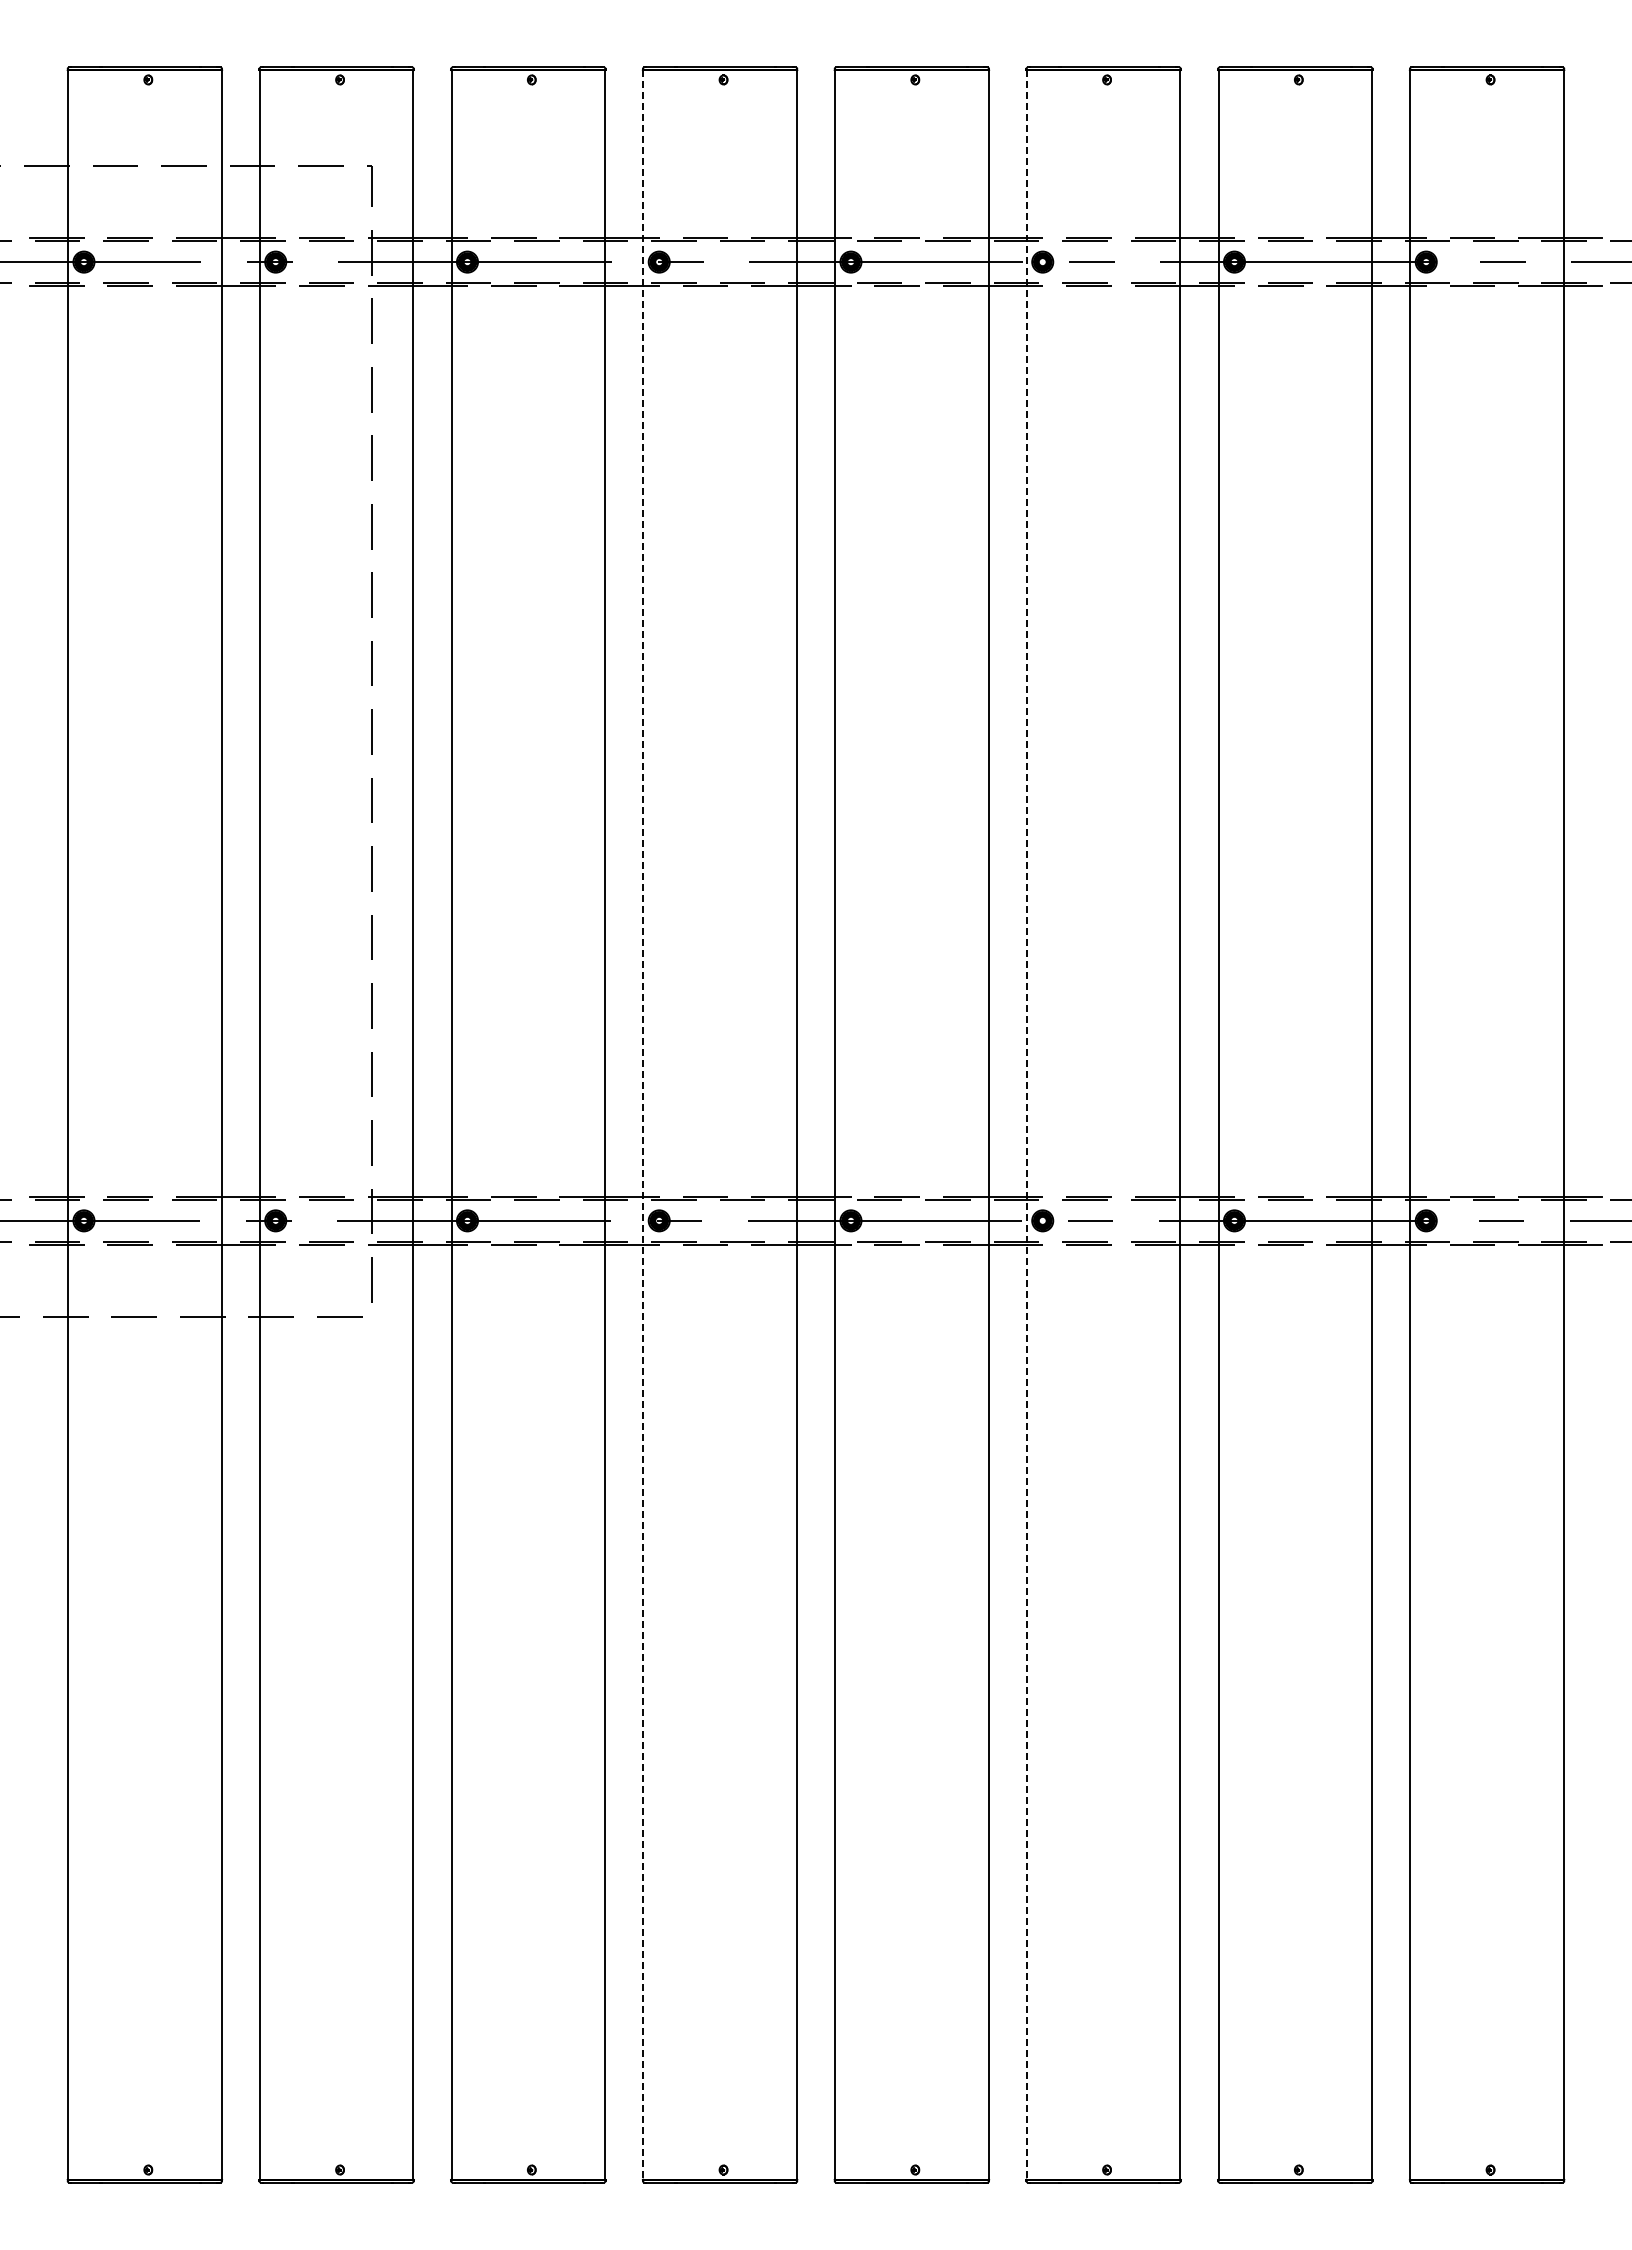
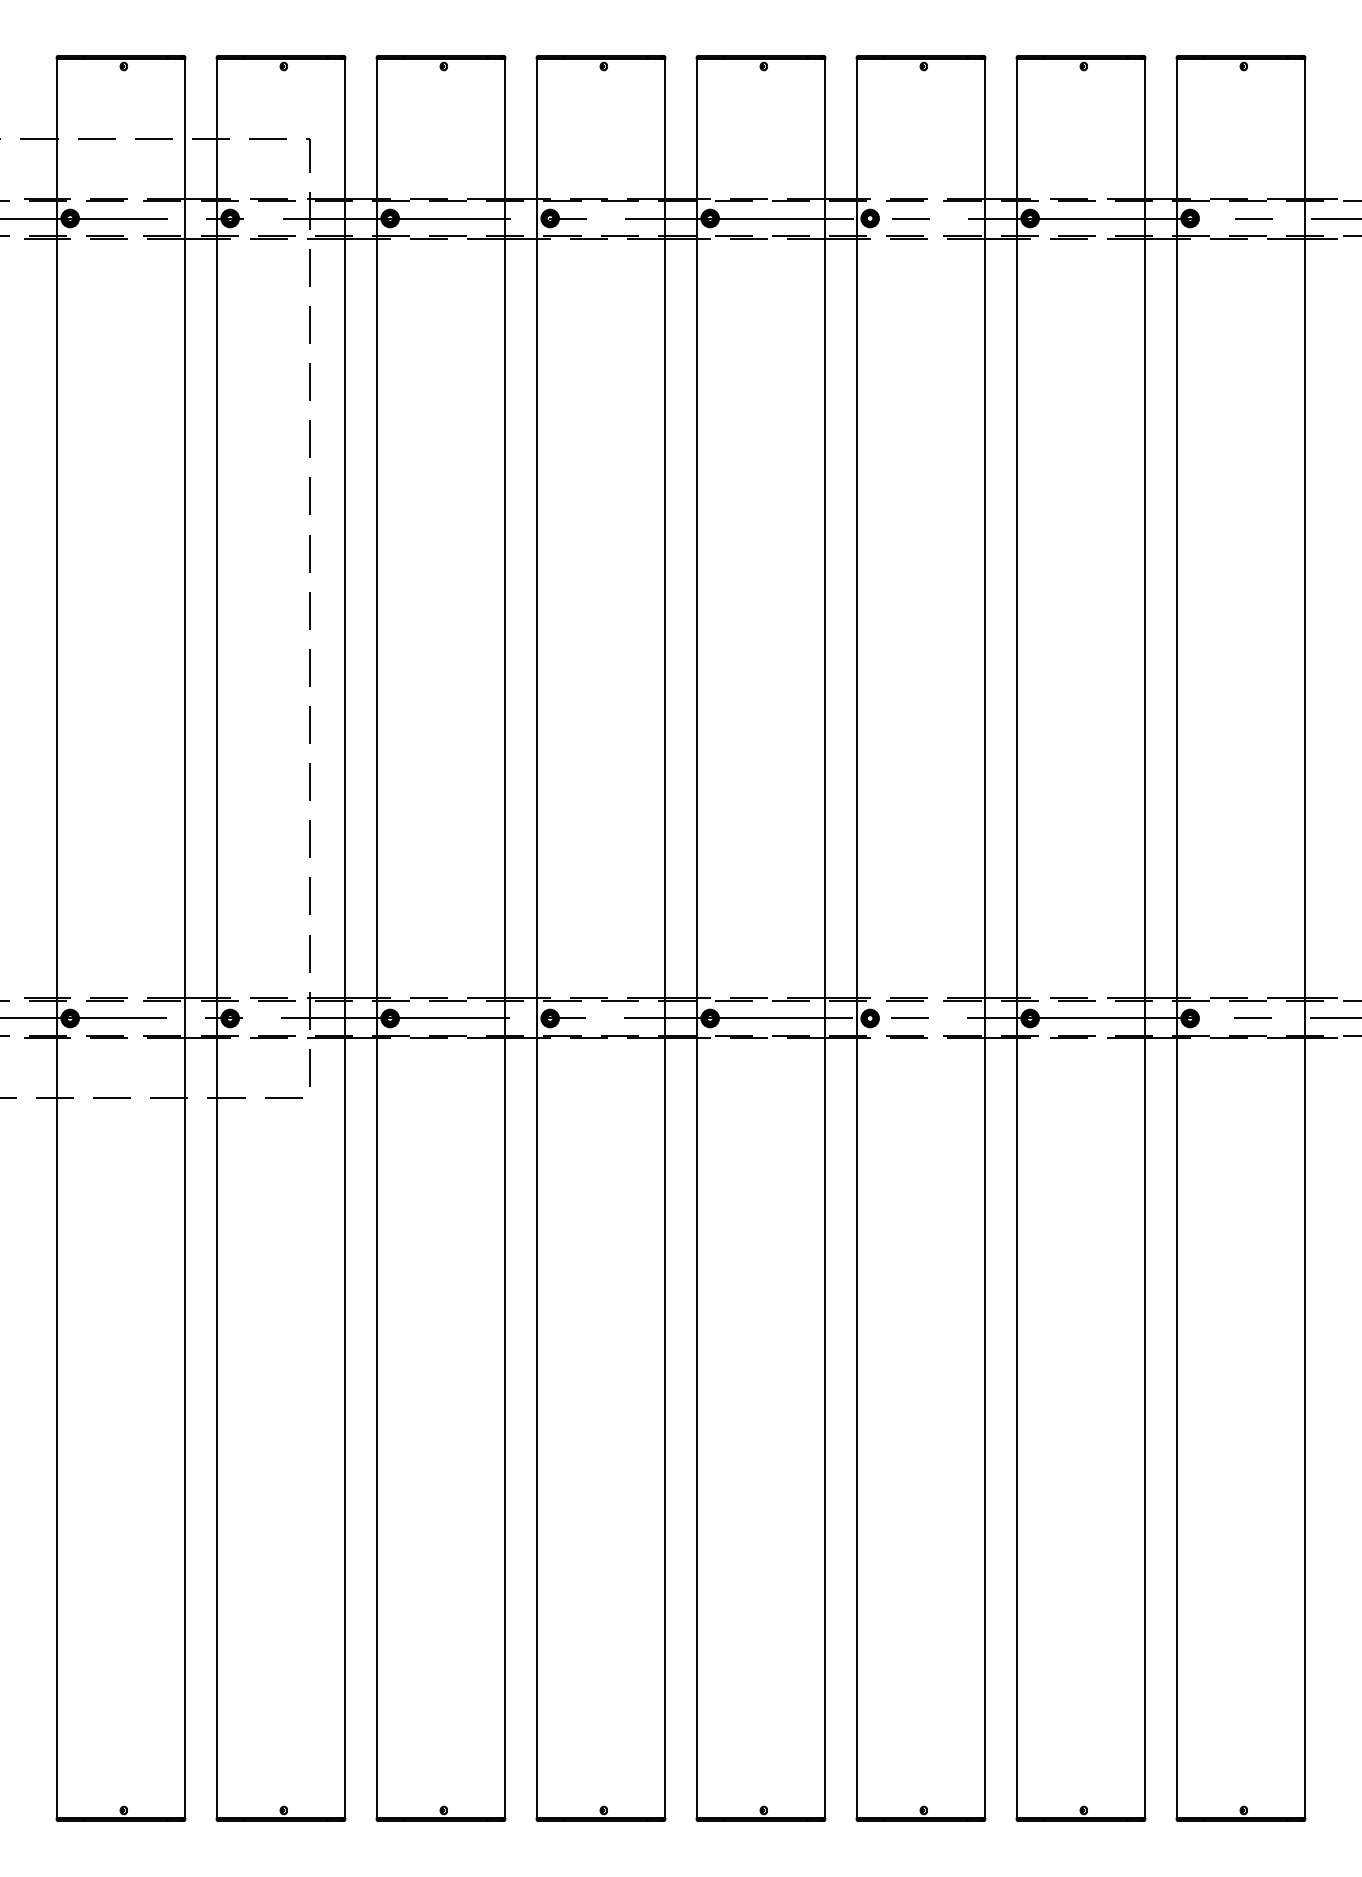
line: (643, 1125) -> (537, 938), dashed -> solid
line: (1026, 1125) -> (856, 938), dashed -> solid

